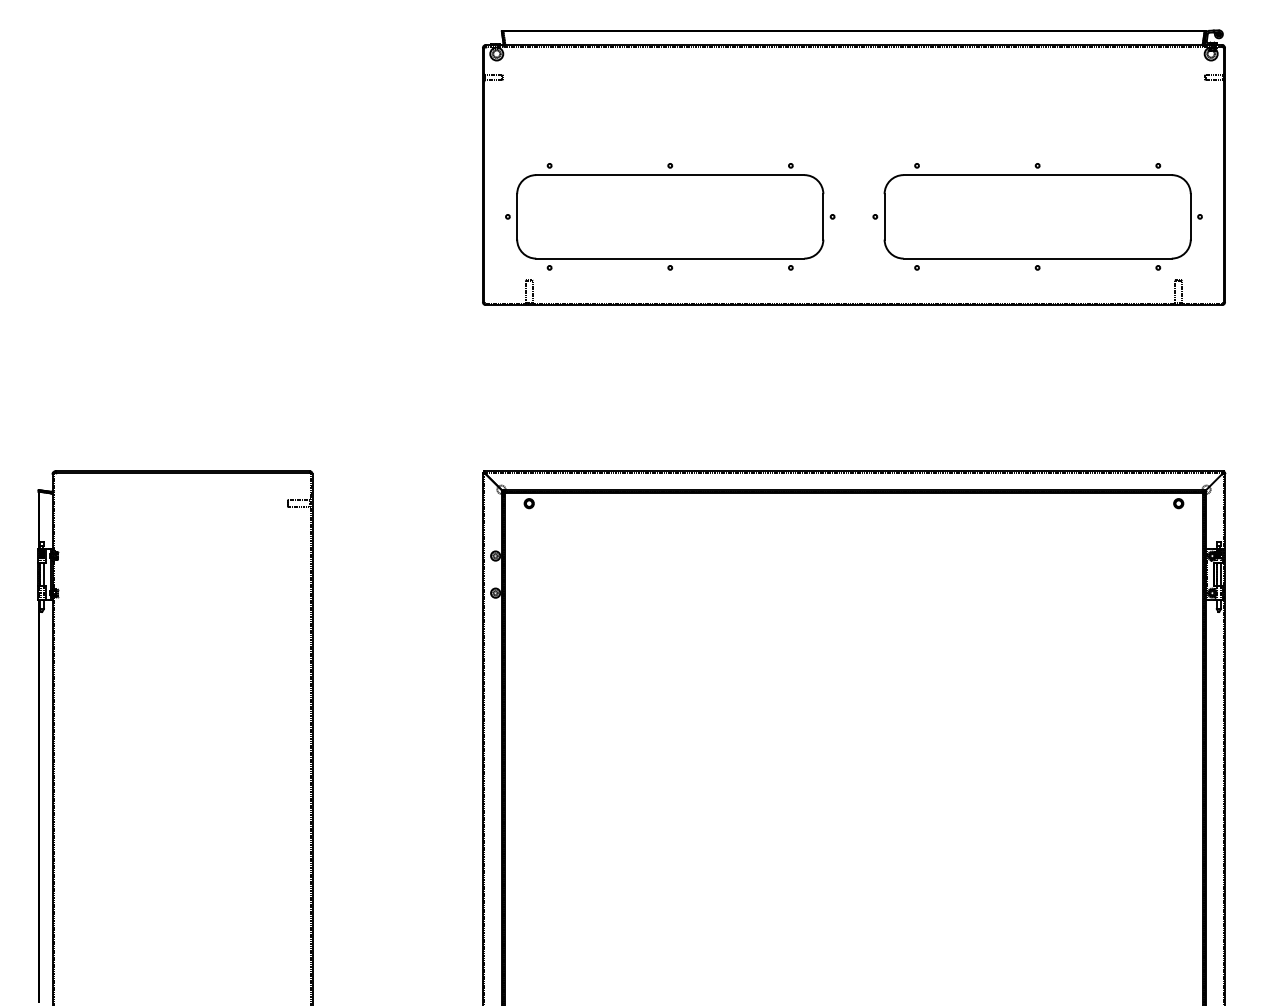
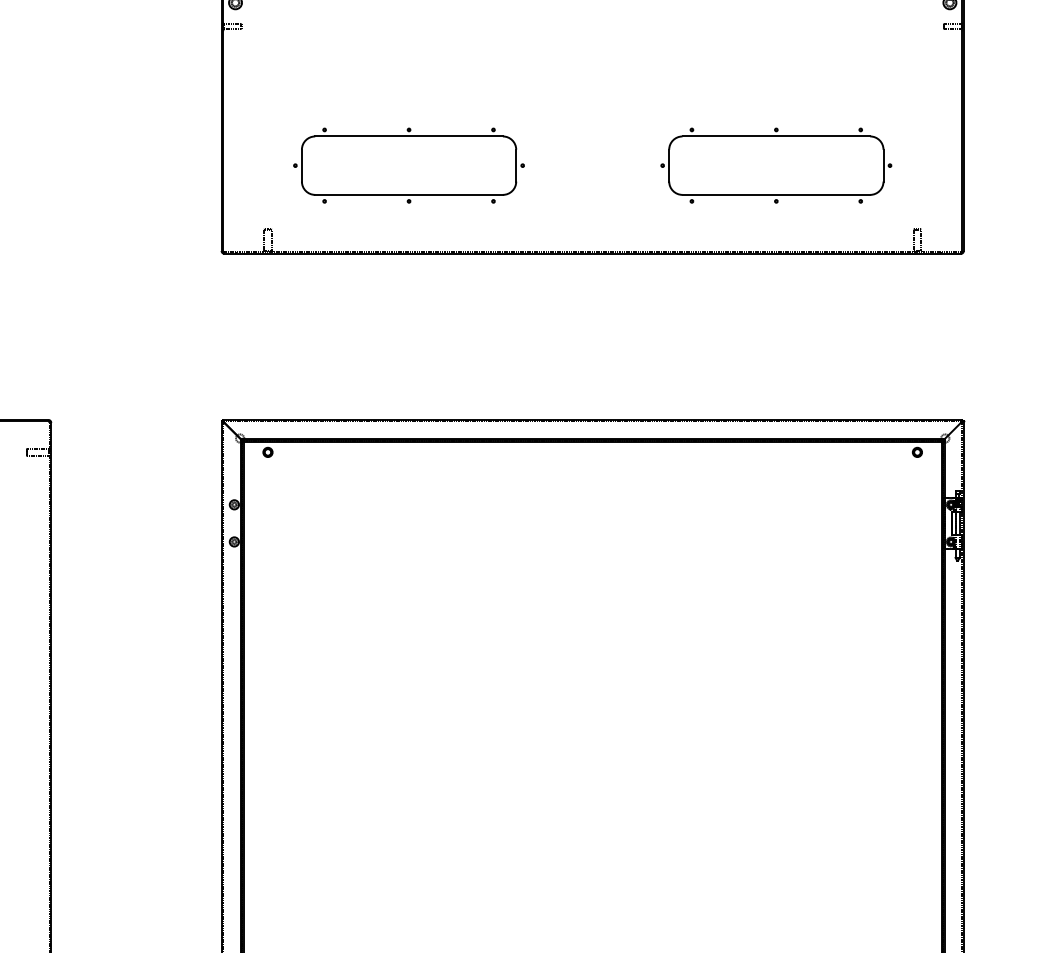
part: (670, 216) -> (409, 165), size x0.7
part: (1037, 216) -> (776, 165), size x0.7

